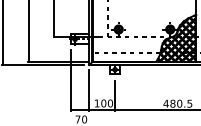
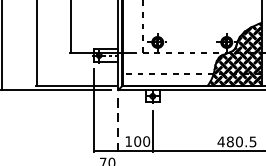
line: (89, 90) -> (118, 124), solid -> dashed

